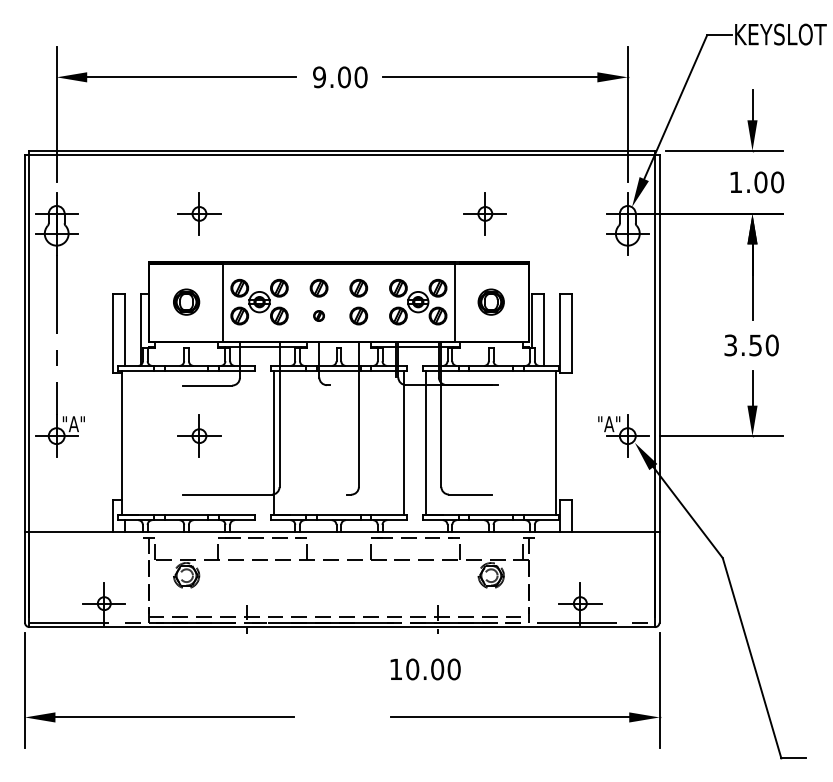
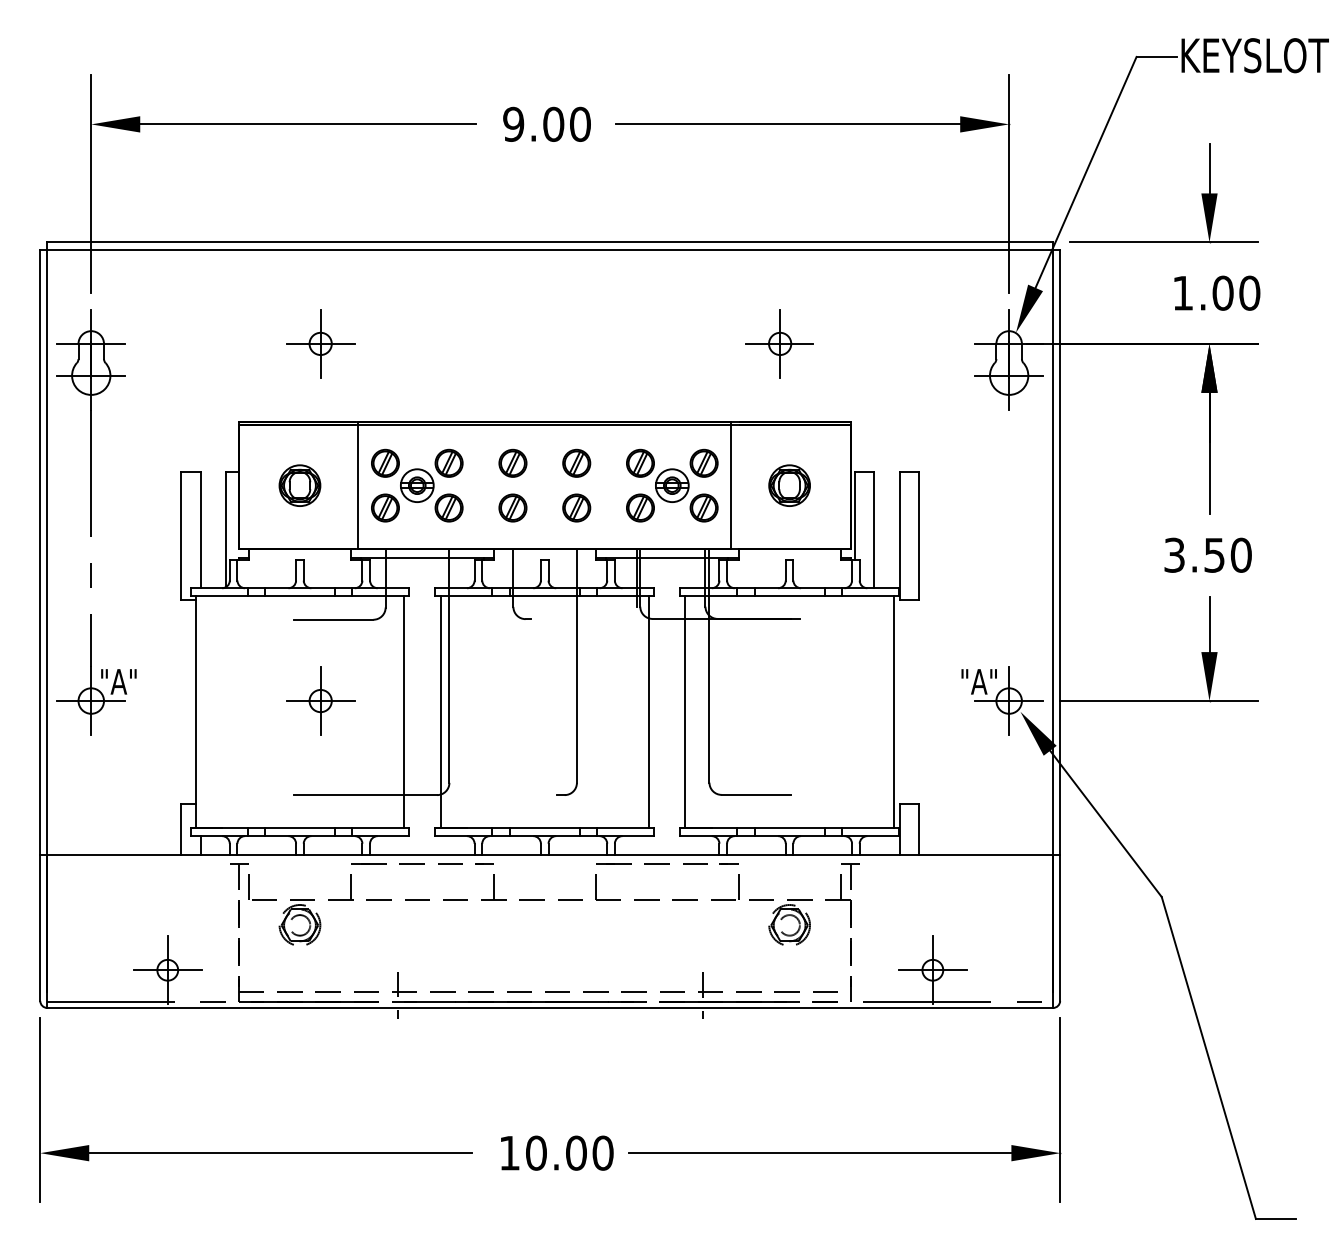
part: (318, 315) -> (511, 507), size x1.67
line: (251, 442) -> (404, 711), added
text: (425, 669) -> (556, 1153), moved

